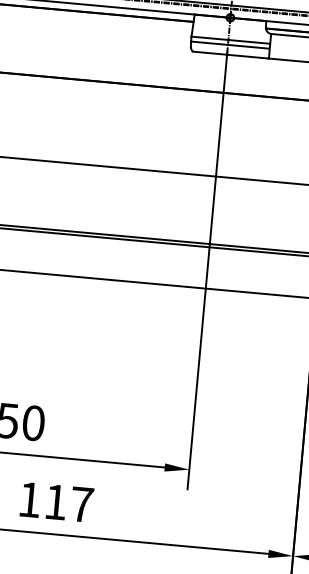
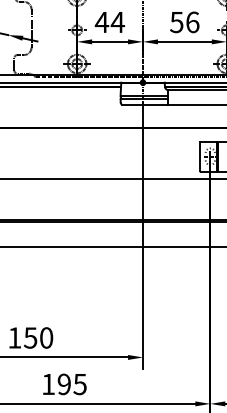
text: (67, 503) -> (71, 384), 117 -> 195

